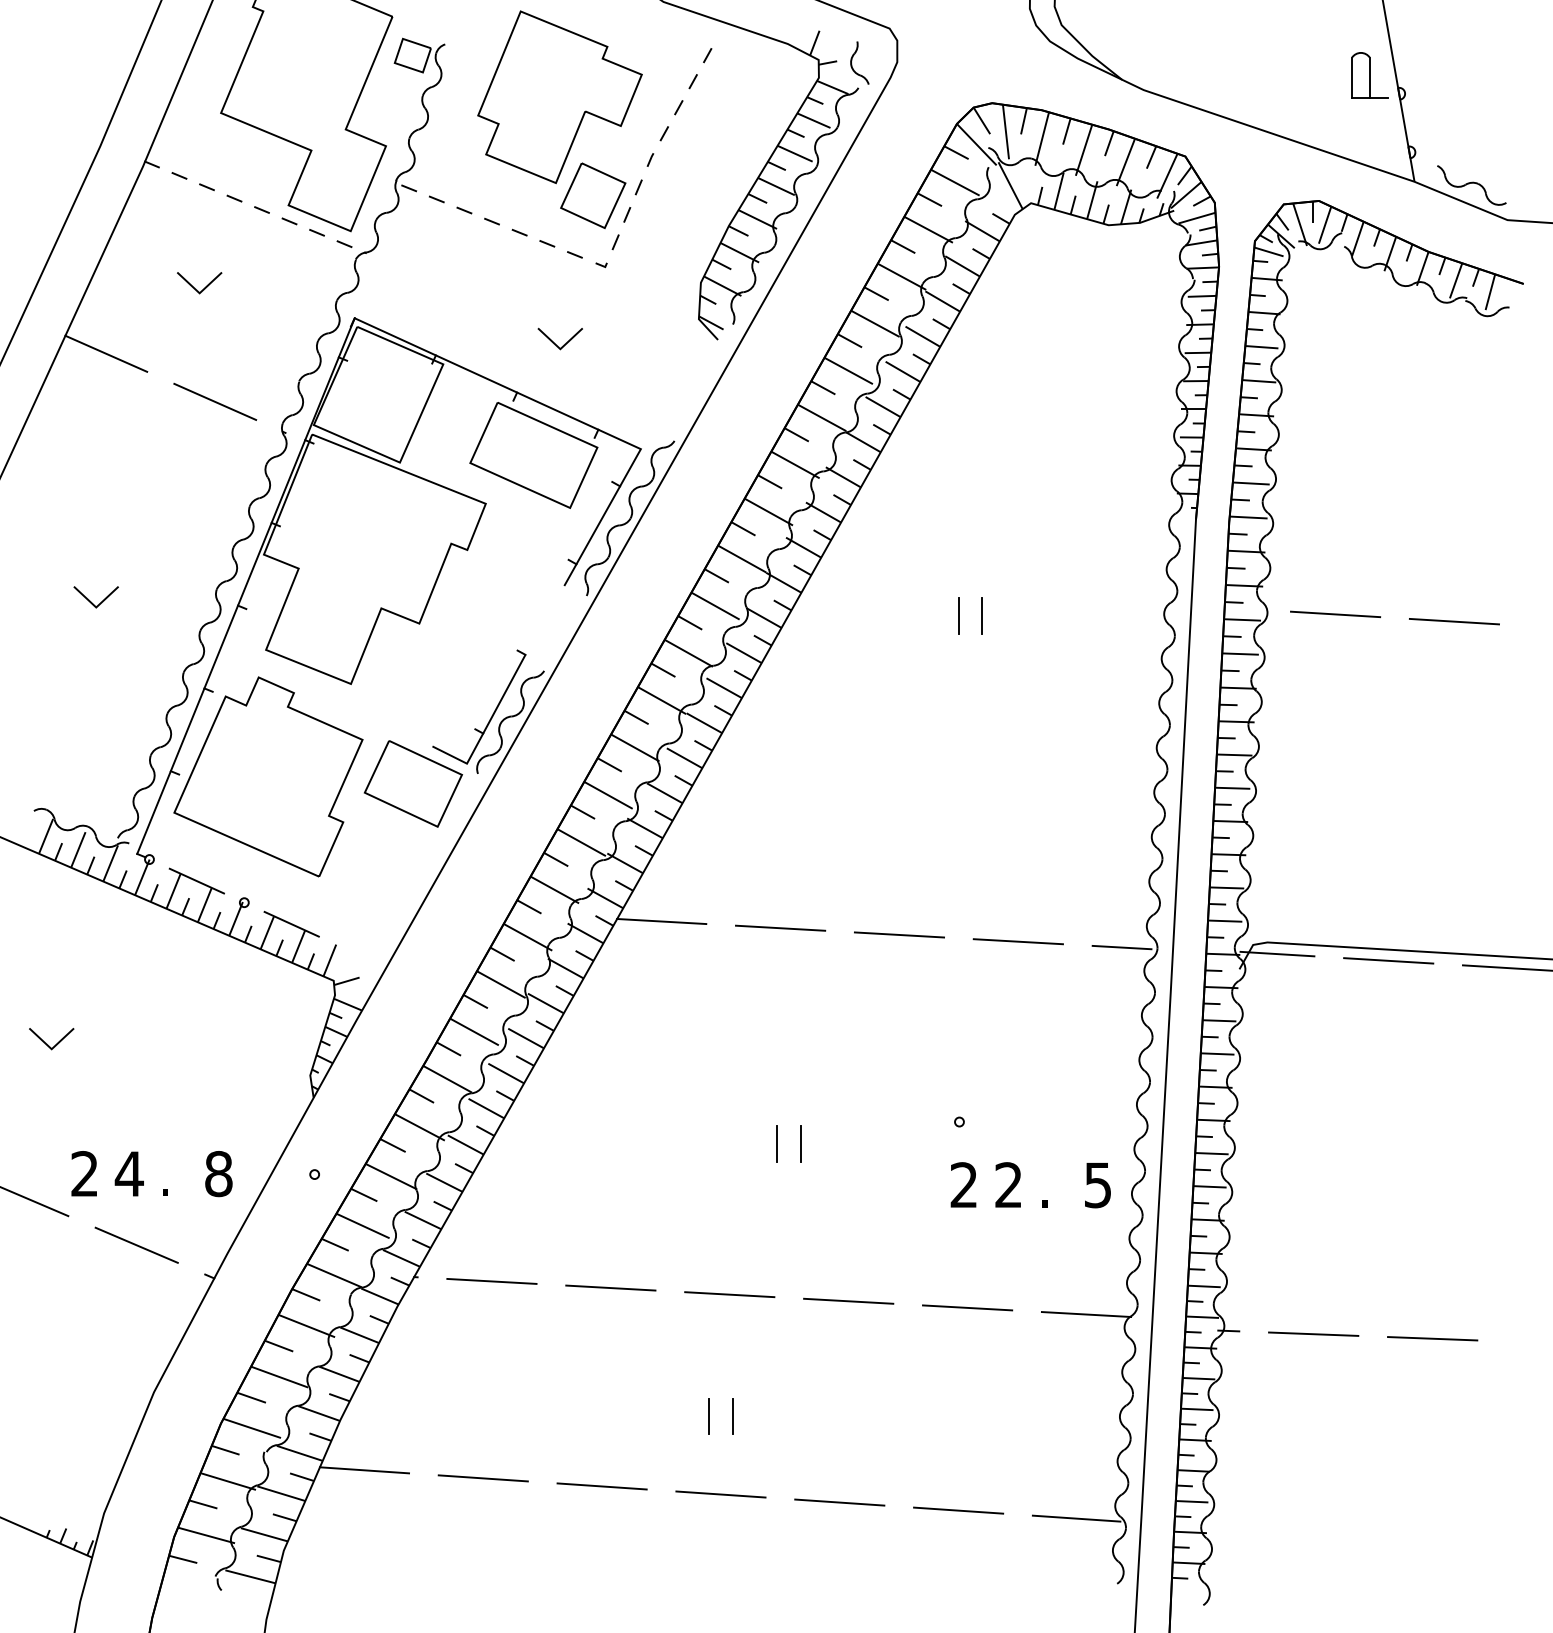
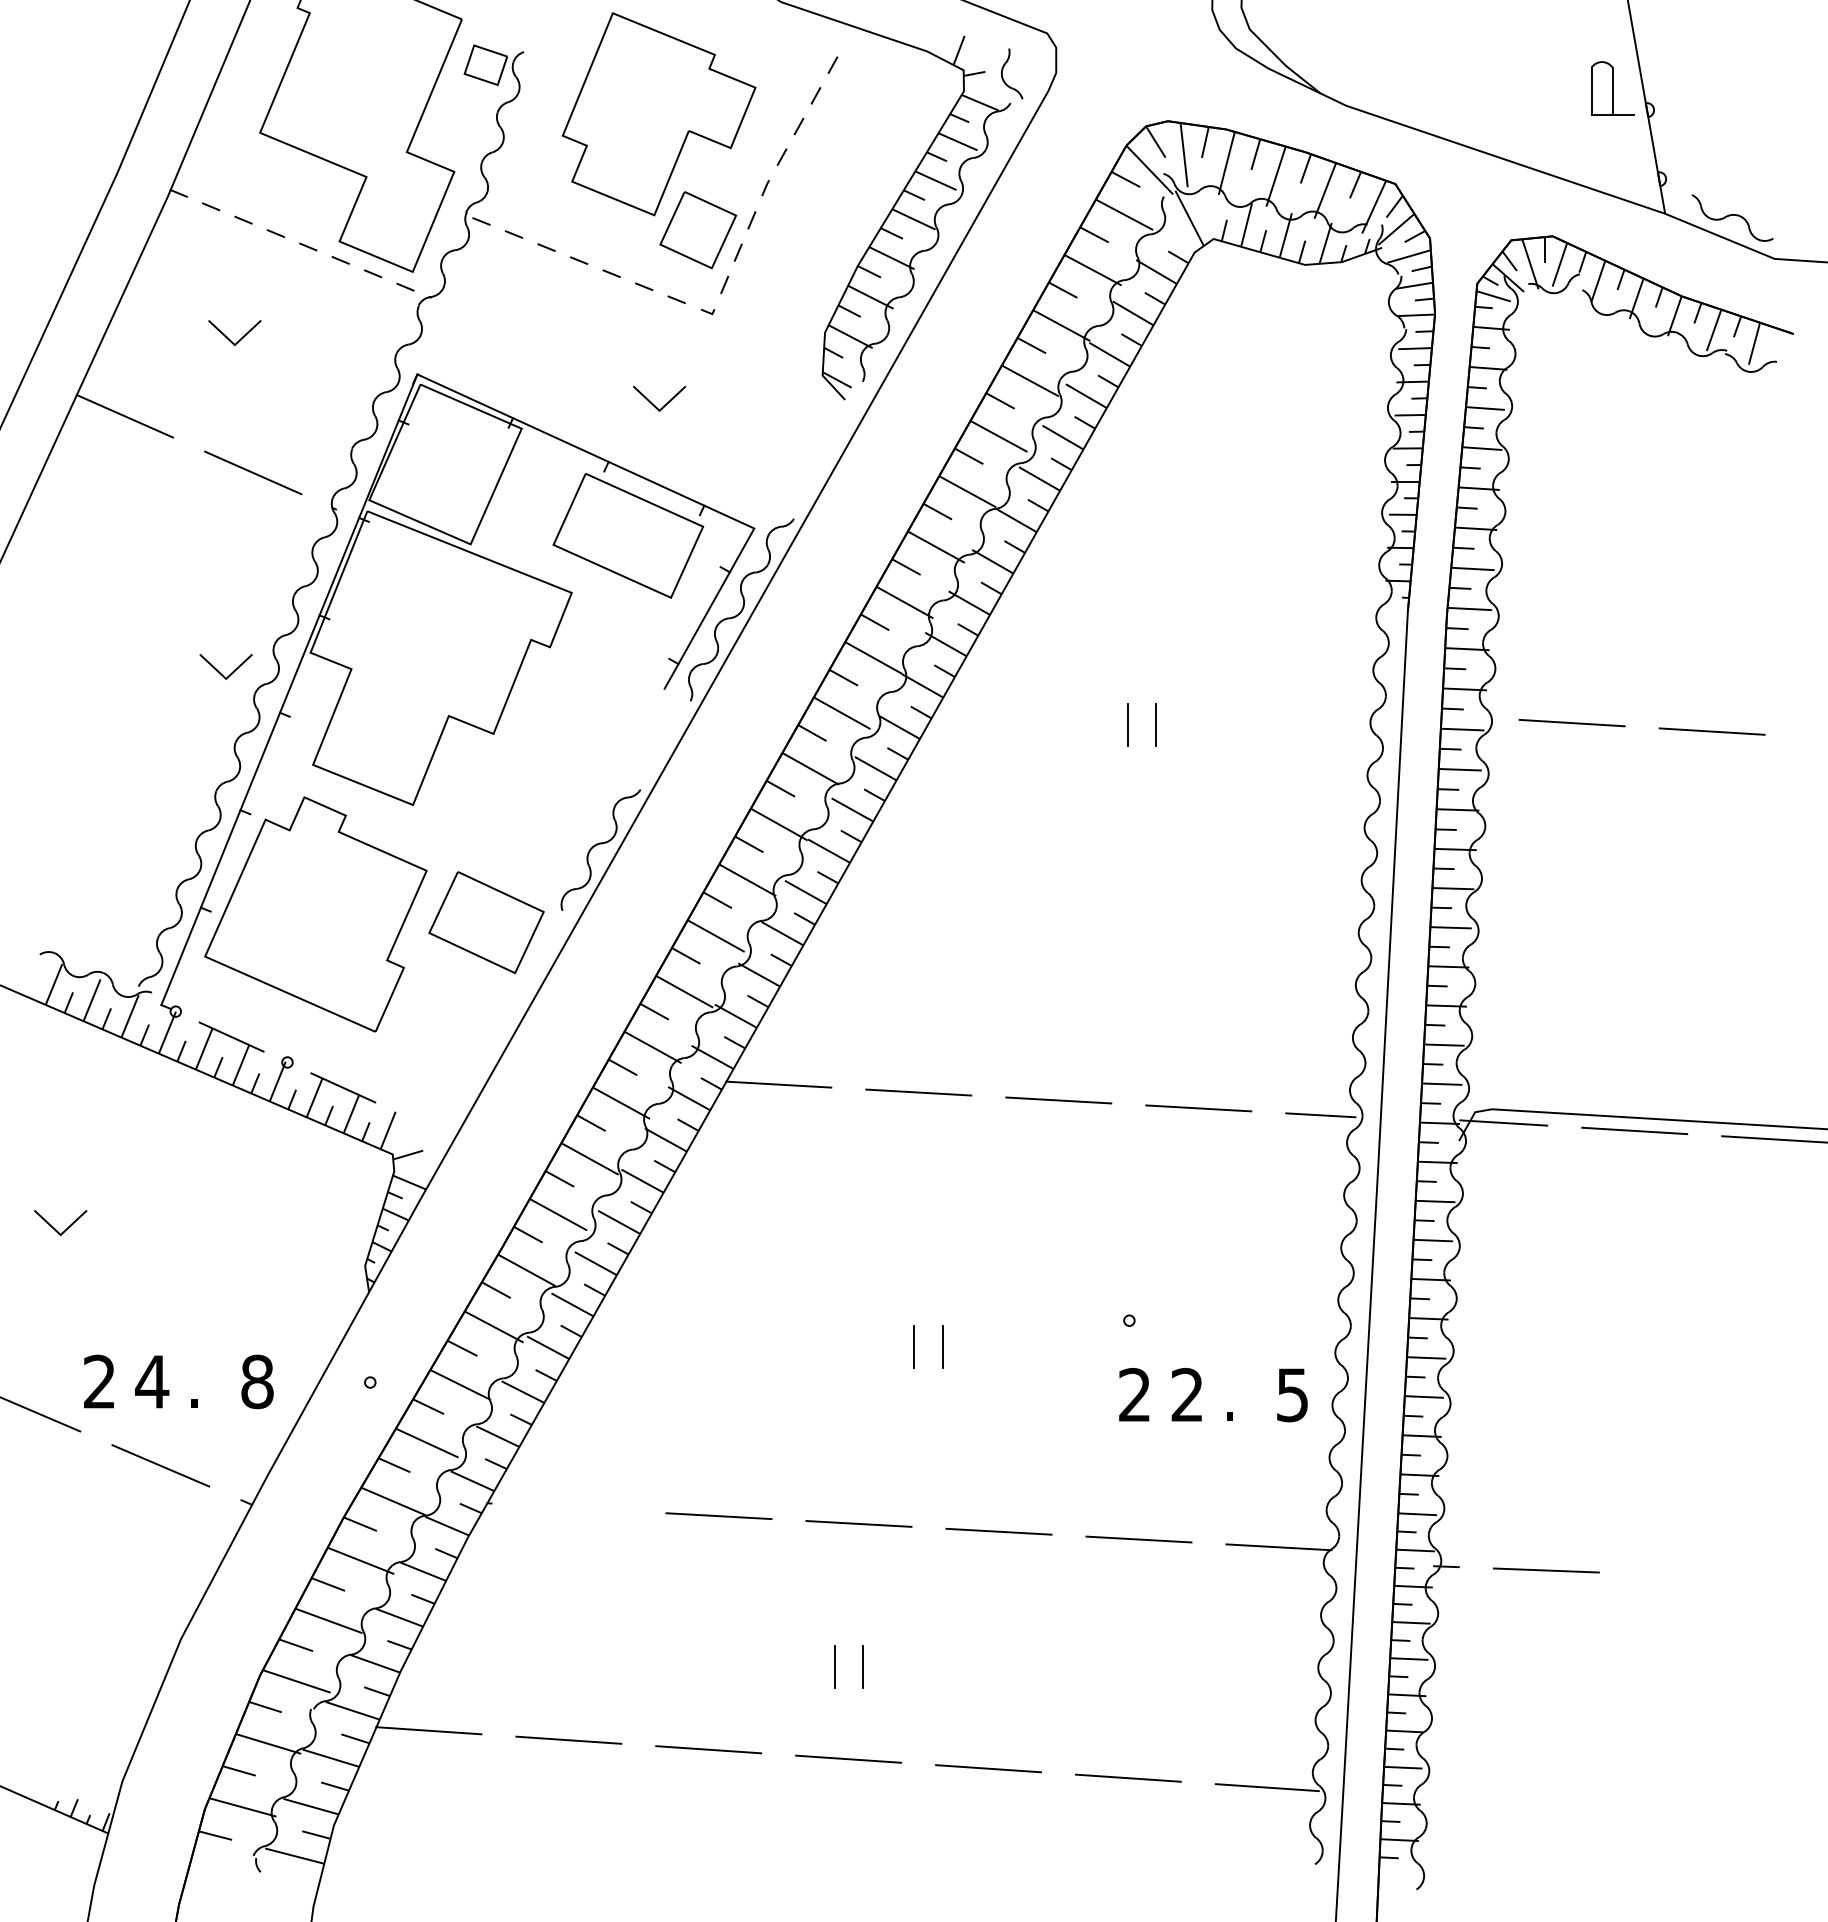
line: (90, 601) -> (219, 671), moved
part: (492, 714) -> (579, 840), removed
line: (491, 1281) -> (578, 1508), removed
line: (1432, 1338) -> (1686, 1575), removed

